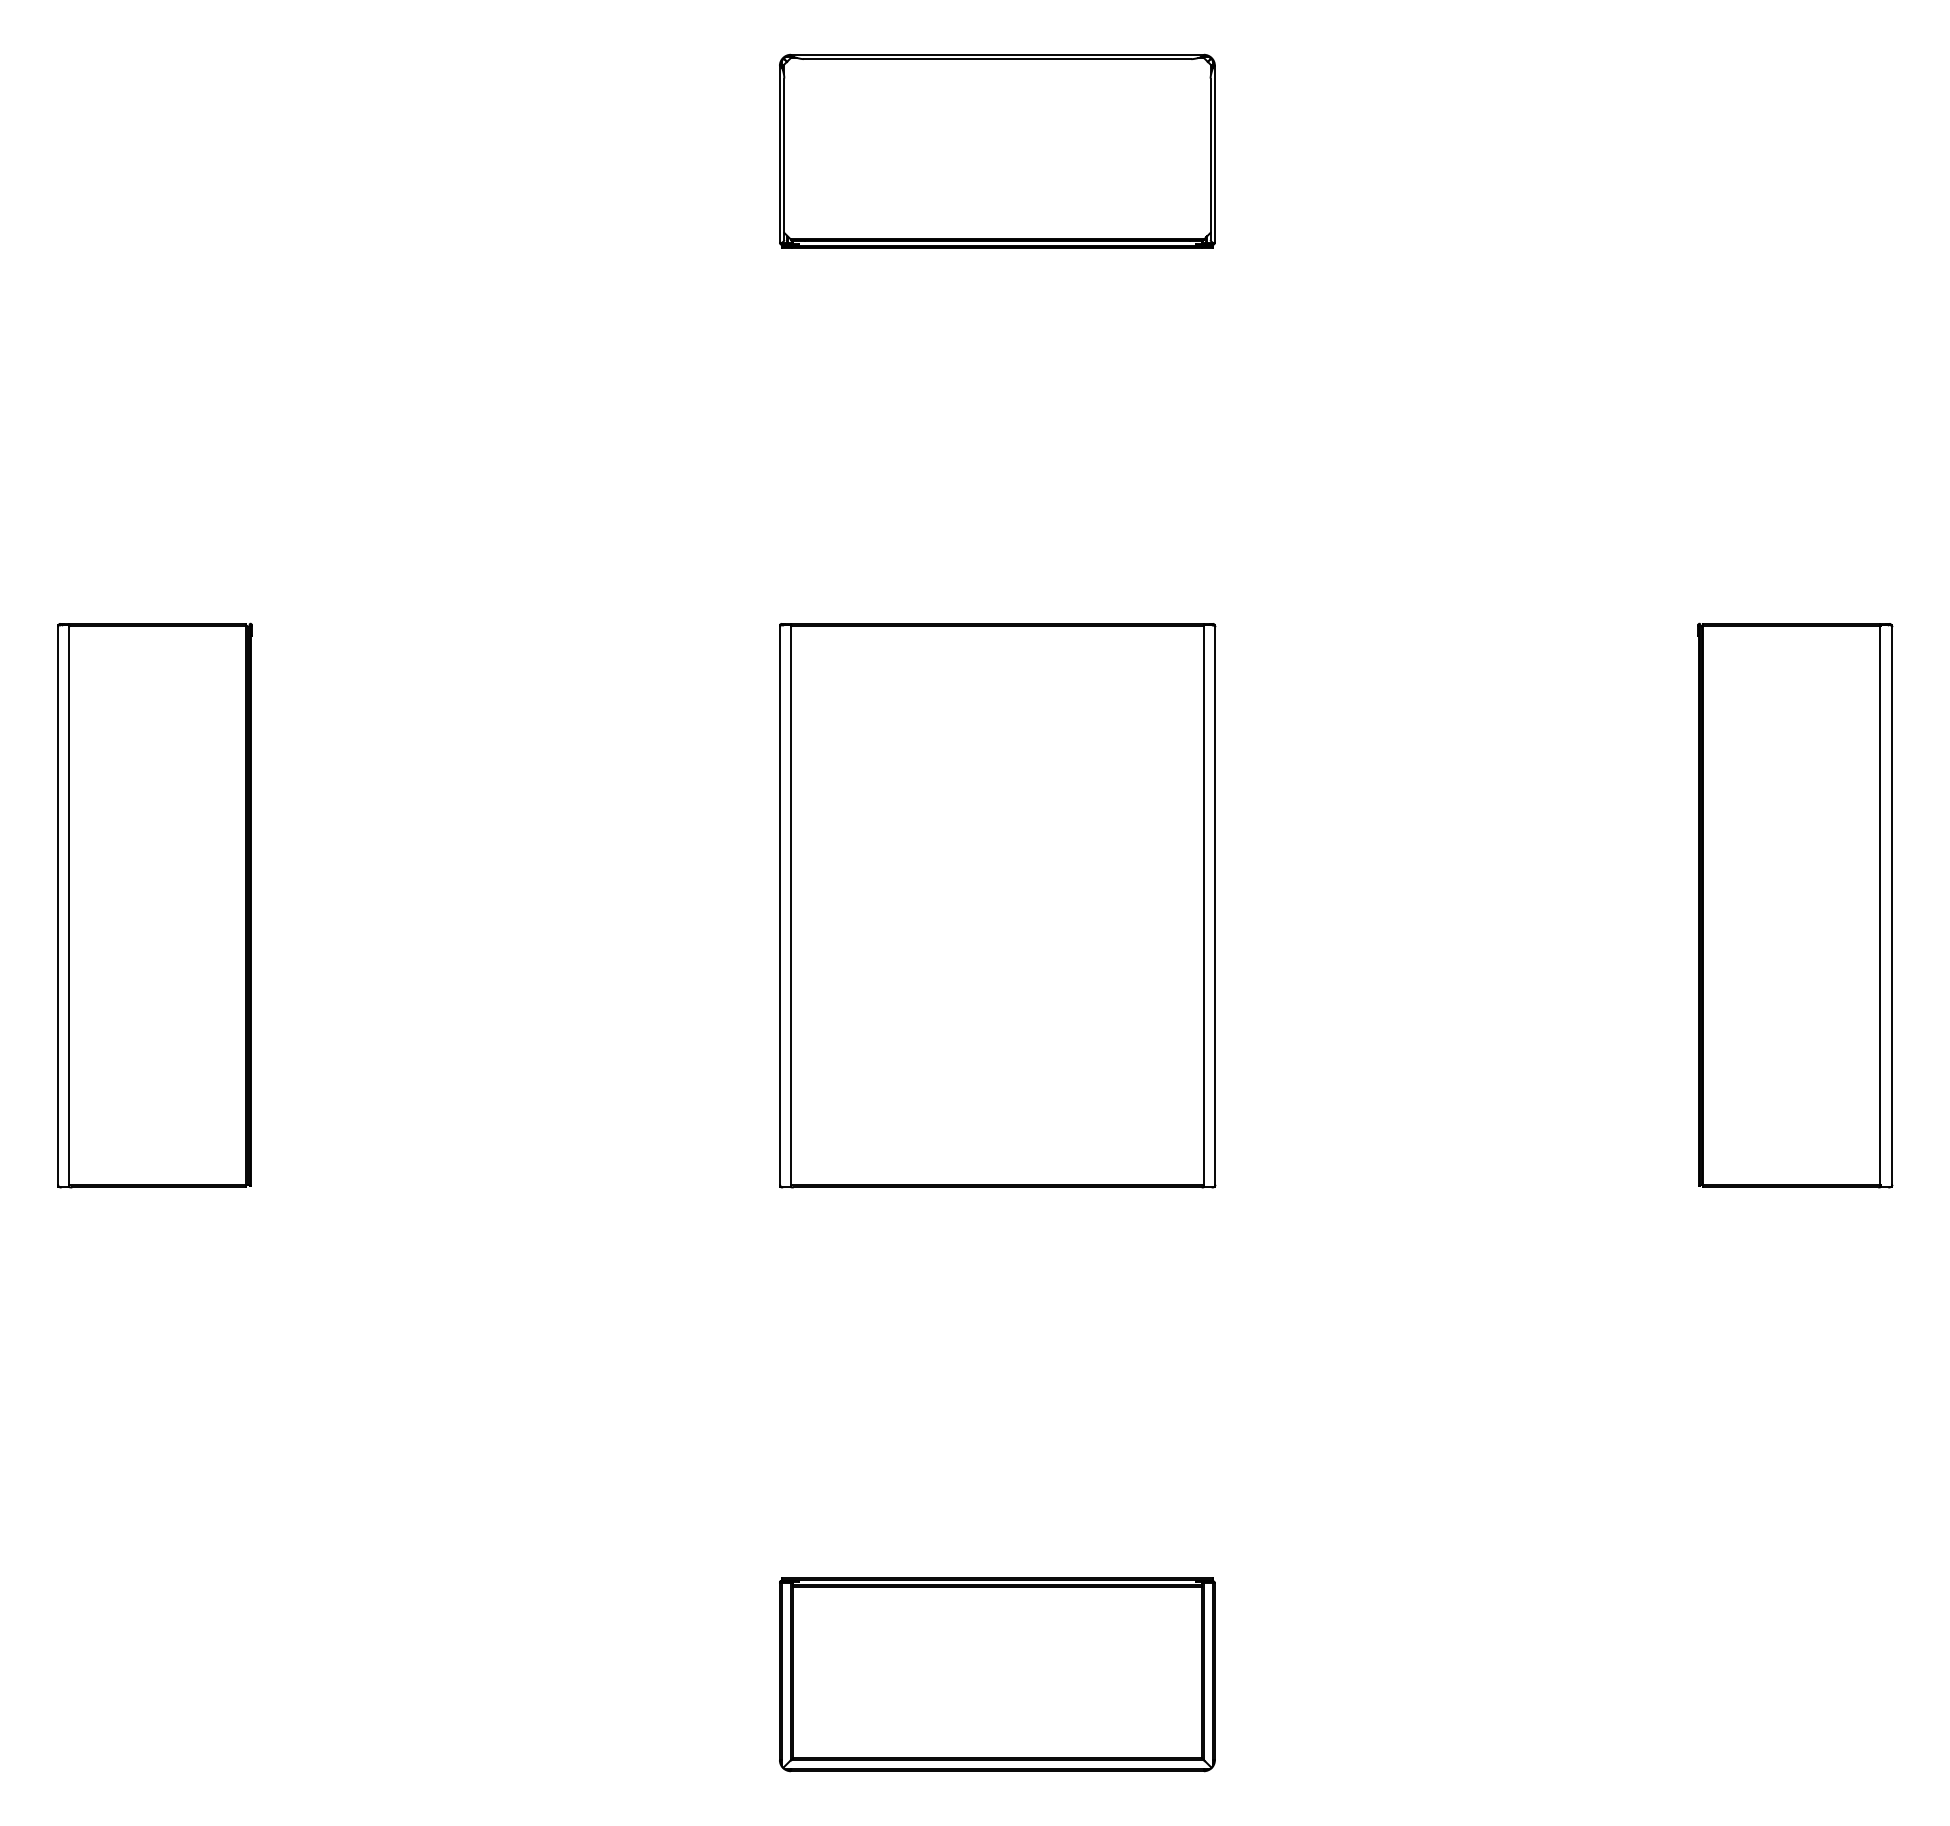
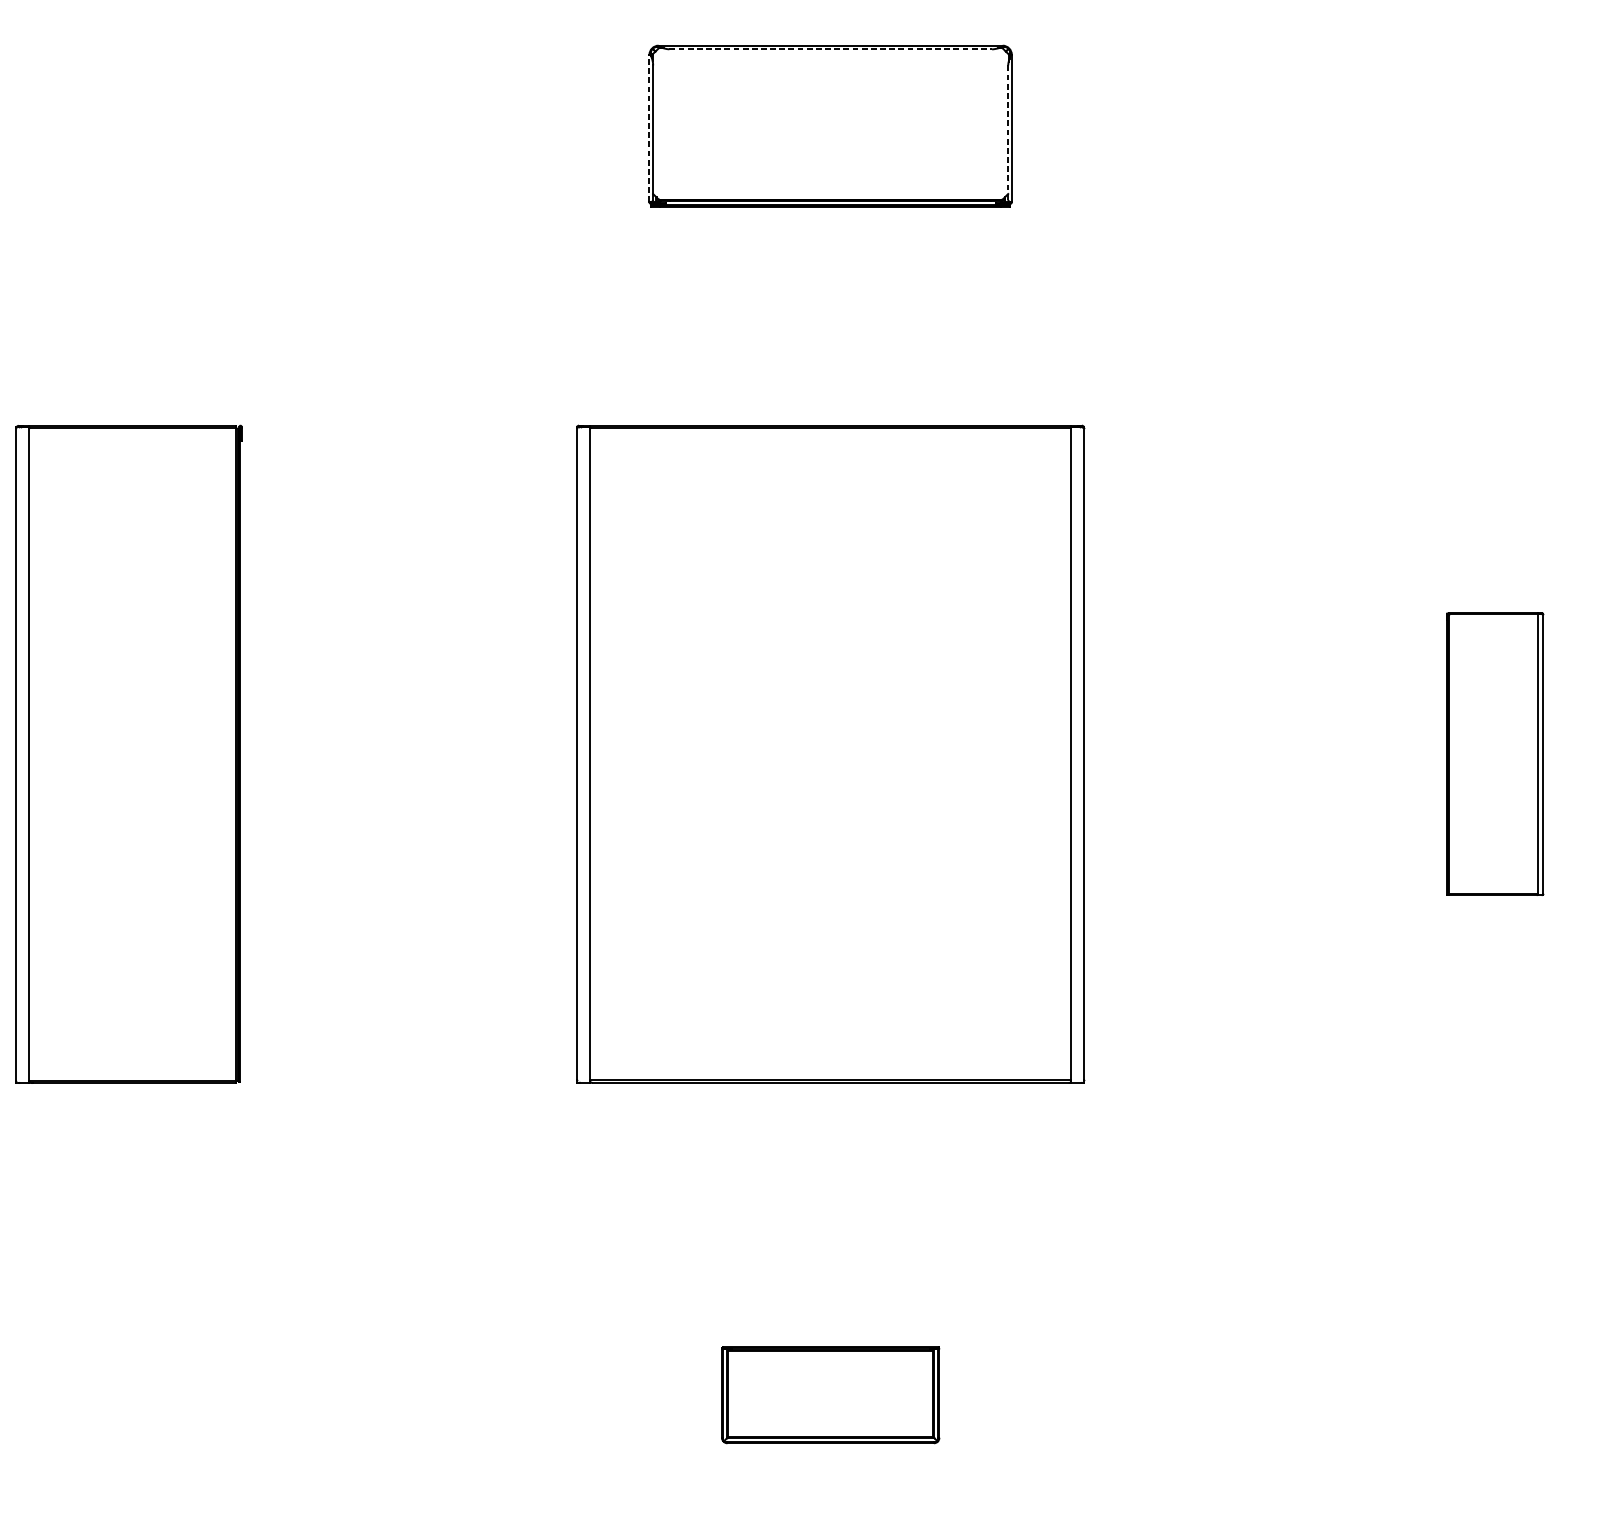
line: (997, 59) -> (830, 49), solid -> dashed
line: (779, 153) -> (649, 127), solid -> dashed
line: (1210, 159) -> (1008, 132), solid -> dashed
part: (154, 905) -> (128, 754), size x1.4
part: (997, 905) -> (830, 754), size x1.4
part: (1795, 905) -> (1495, 754), size x0.6
part: (997, 1674) -> (830, 1394), size x0.6

